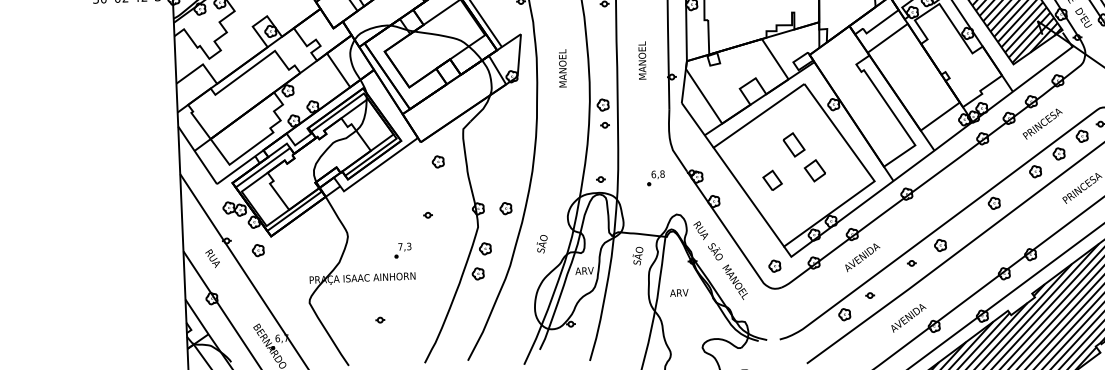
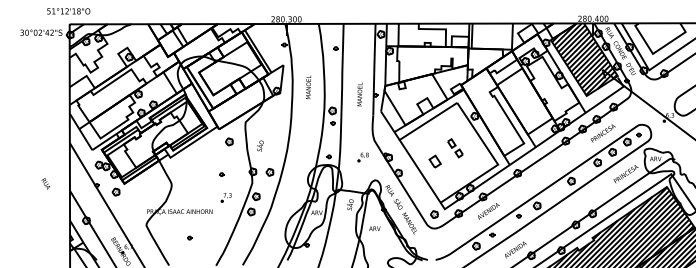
text: (641, 60) -> (359, 94), moved
part: (804, 157) -> (455, 148), size x0.6
text: (542, 242) -> (260, 145), moved
part: (401, 250) -> (225, 197), moved
text: (212, 257) -> (45, 183), moved

